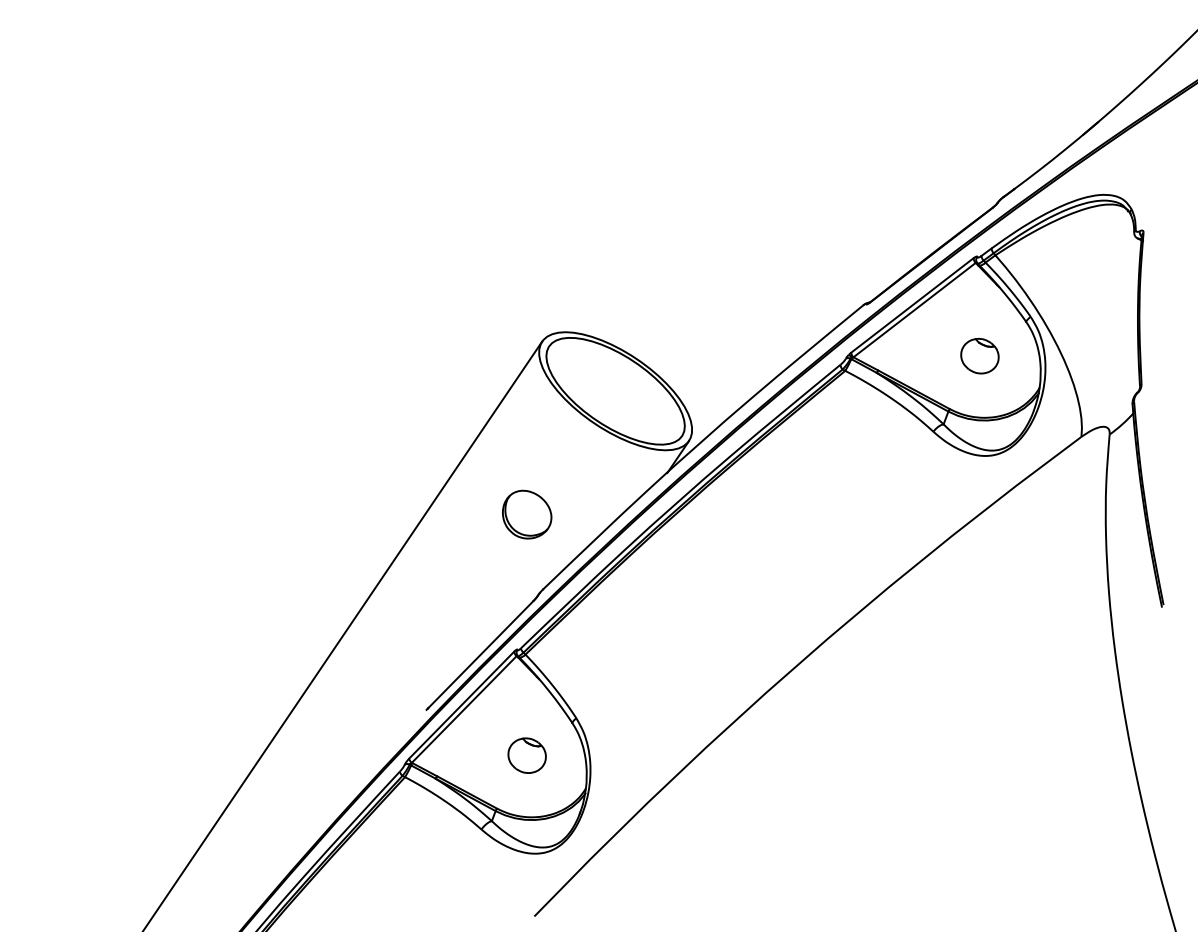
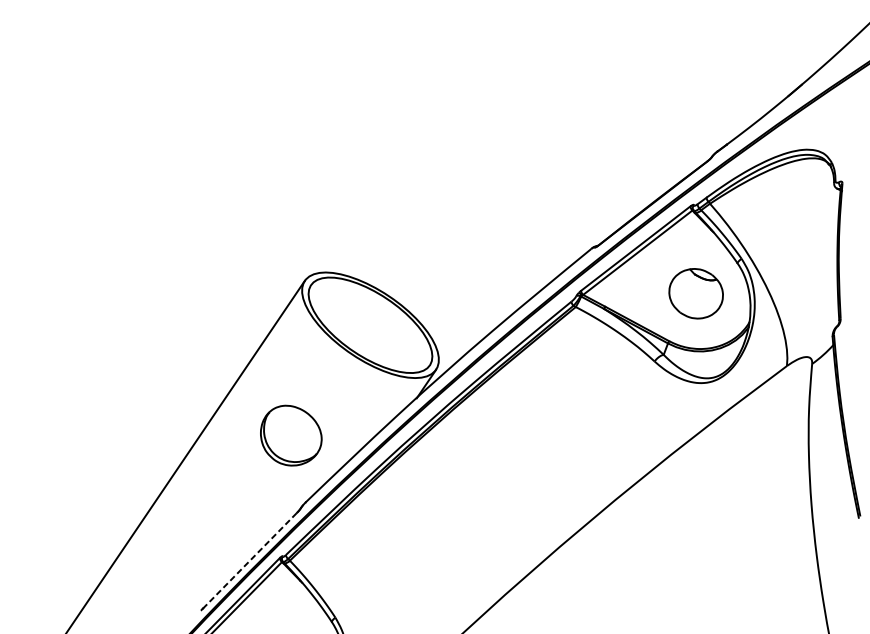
part: (979, 356) -> (695, 294), size x1.6
part: (527, 514) -> (291, 435), size x1.4
line: (480, 654) -> (249, 560), solid -> dashed

